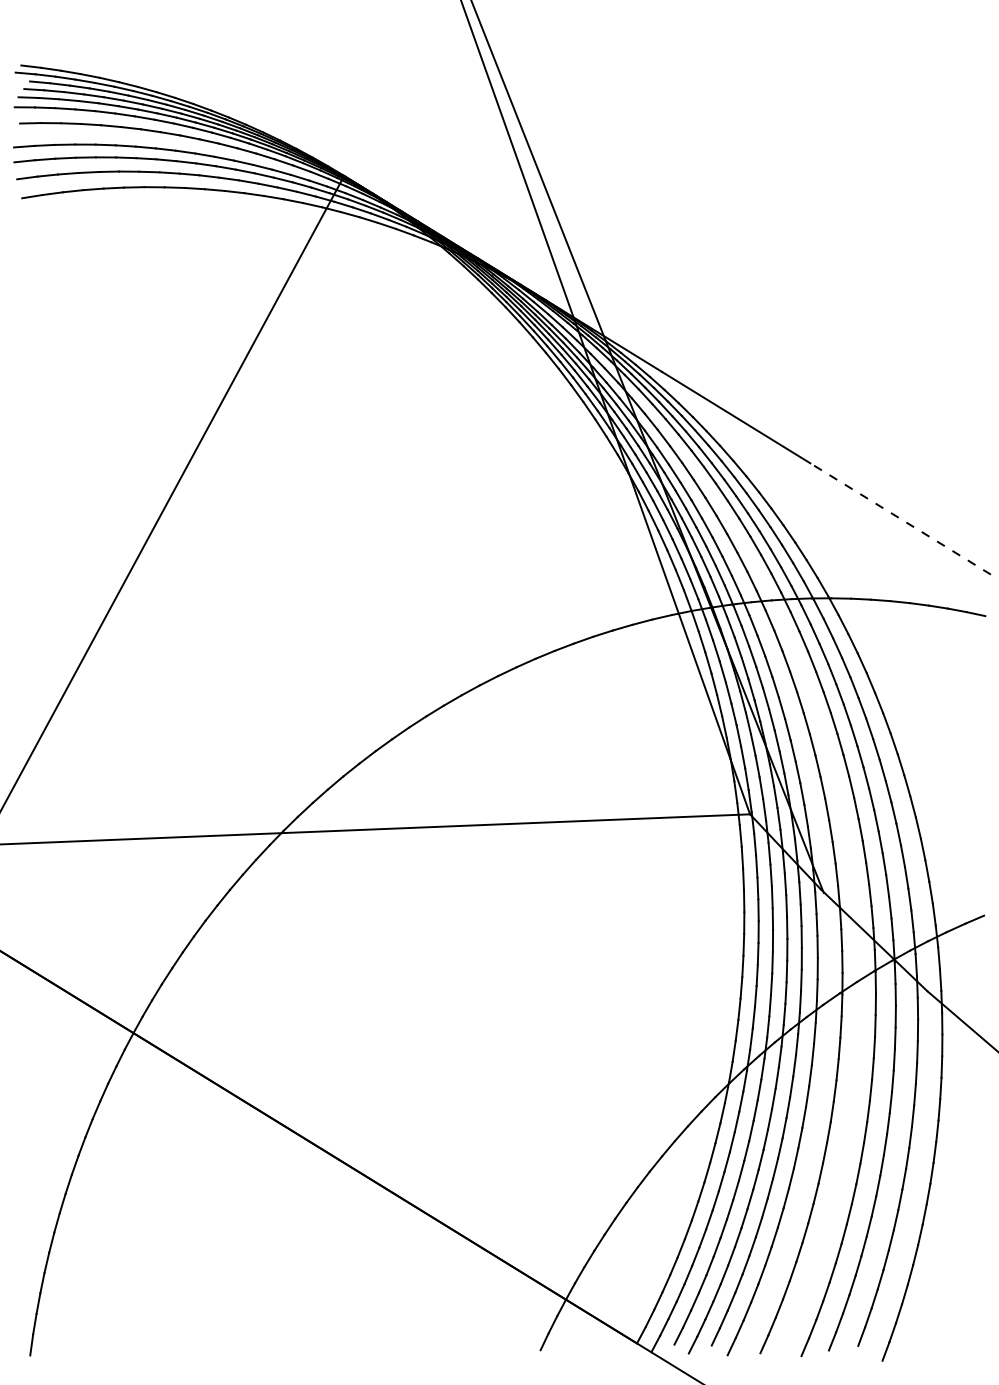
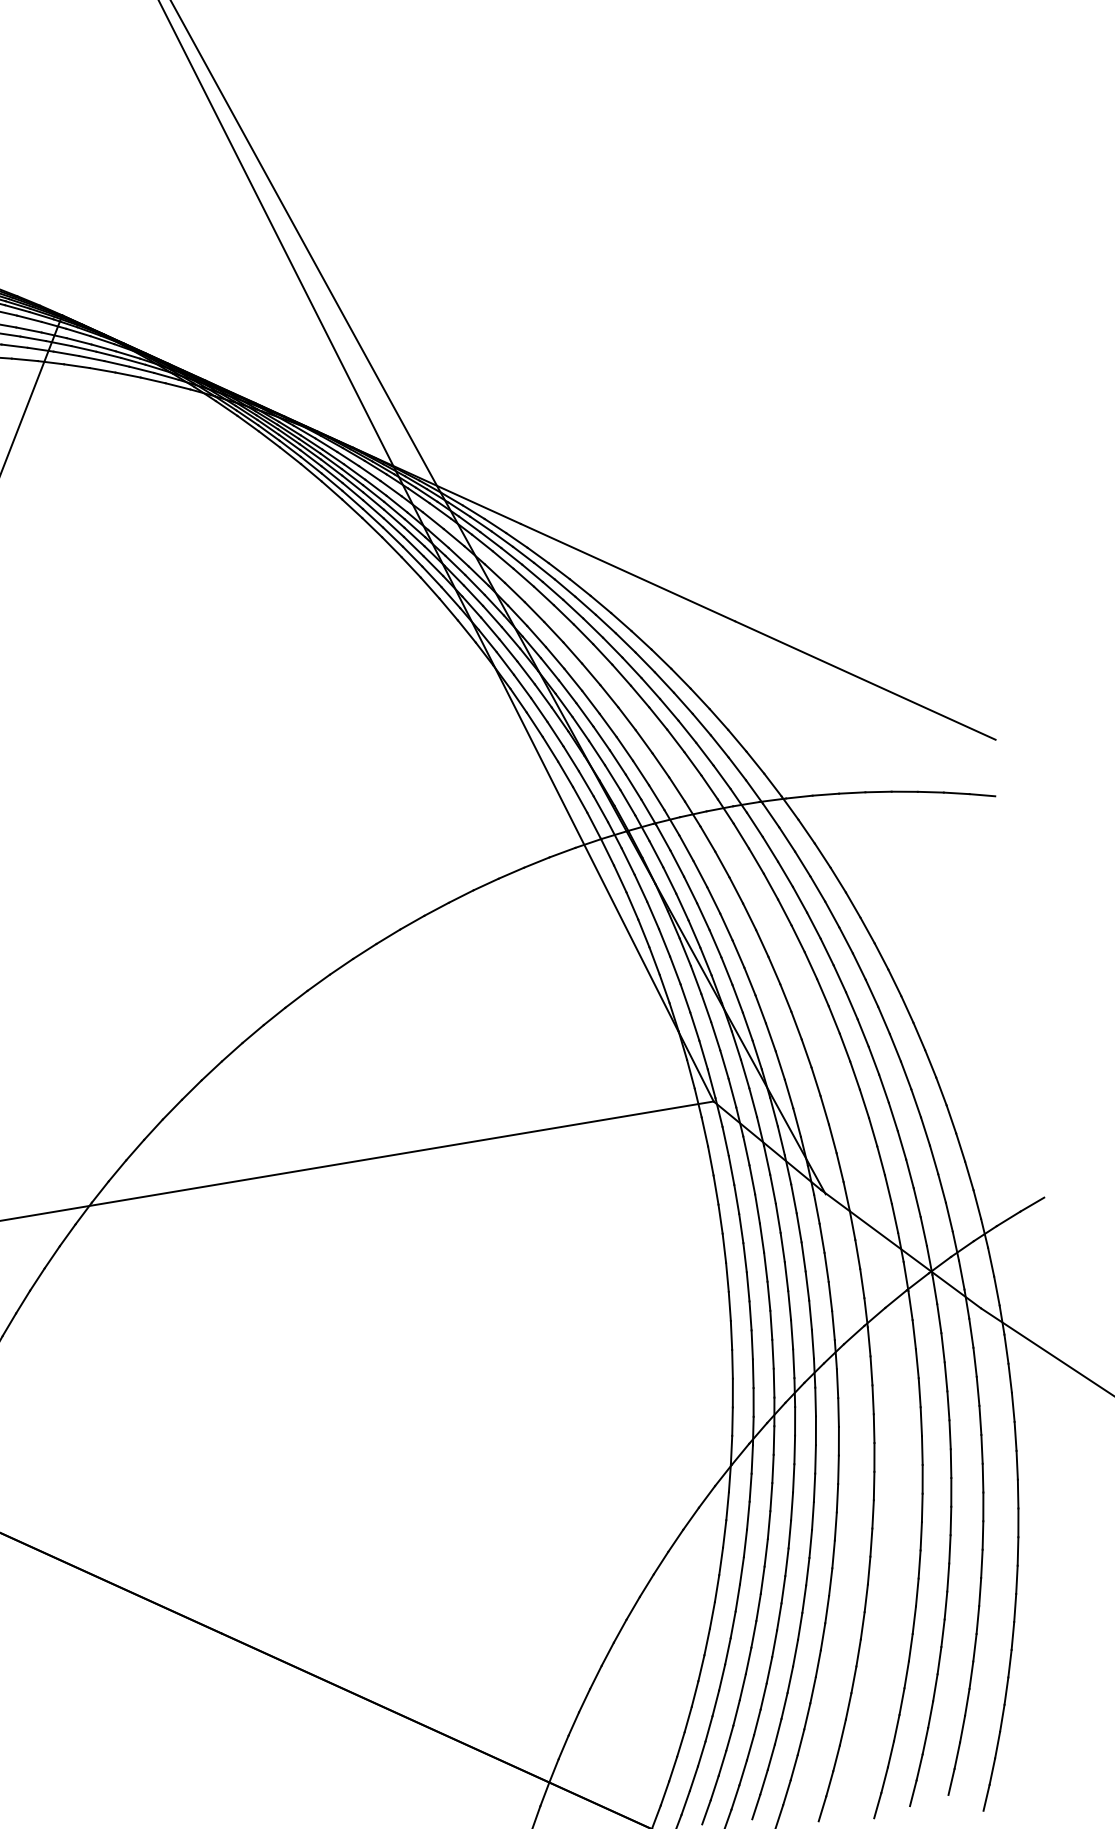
line: (900, 518) -> (865, 679), dashed -> solid

